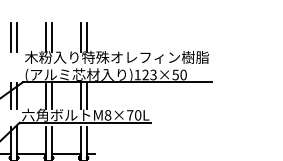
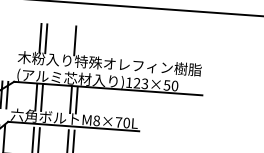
line: (11, 36) -> (6, 35), removed
line: (17, 36) -> (12, 35), removed
line: (86, 36) -> (80, 40), removed

